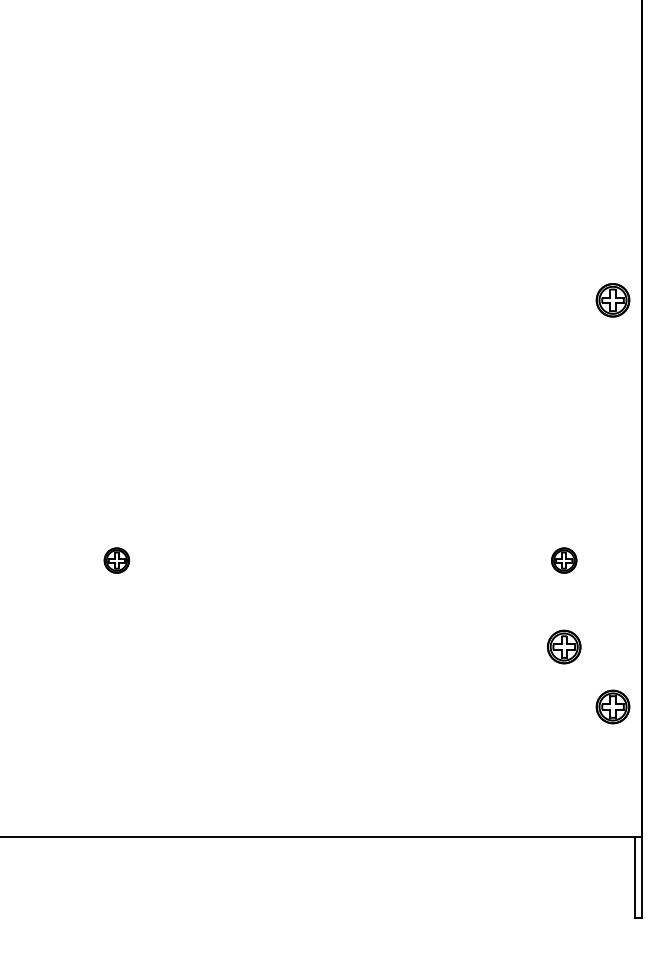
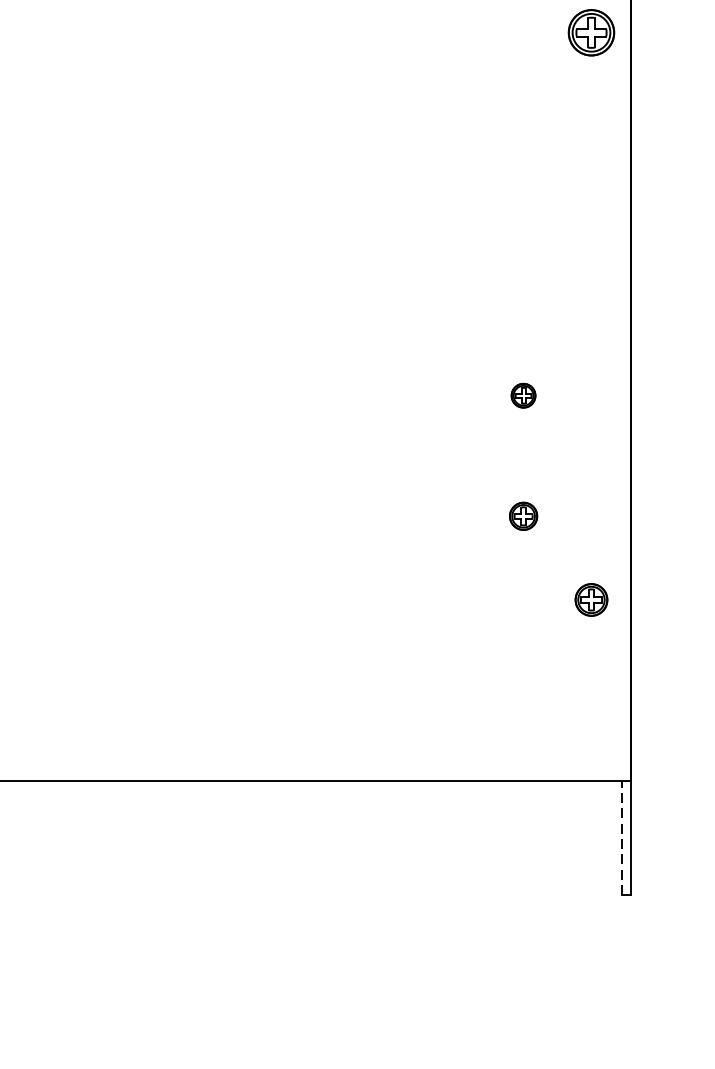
part: (564, 560) -> (523, 395), size x0.7
part: (564, 646) -> (523, 515), size x0.6
part: (612, 706) -> (590, 599), size x0.7
line: (634, 877) -> (621, 837), solid -> dashed

